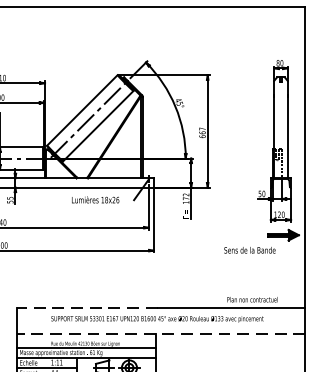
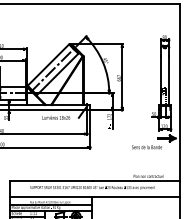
line: (85, 308) -> (50, 181), dashed -> solid
line: (160, 333) -> (94, 196), dashed -> solid

